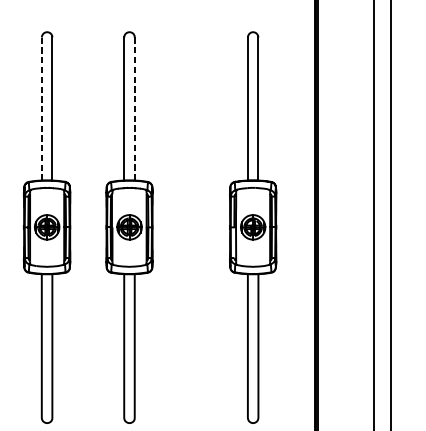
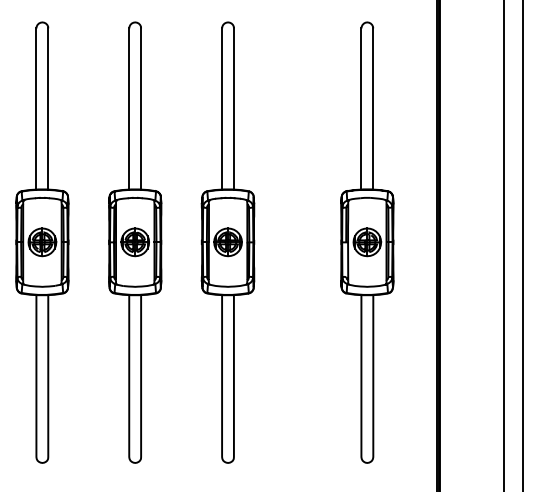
line: (42, 109) -> (129, 109), dashed -> solid
line: (134, 109) -> (233, 109), dashed -> solid

